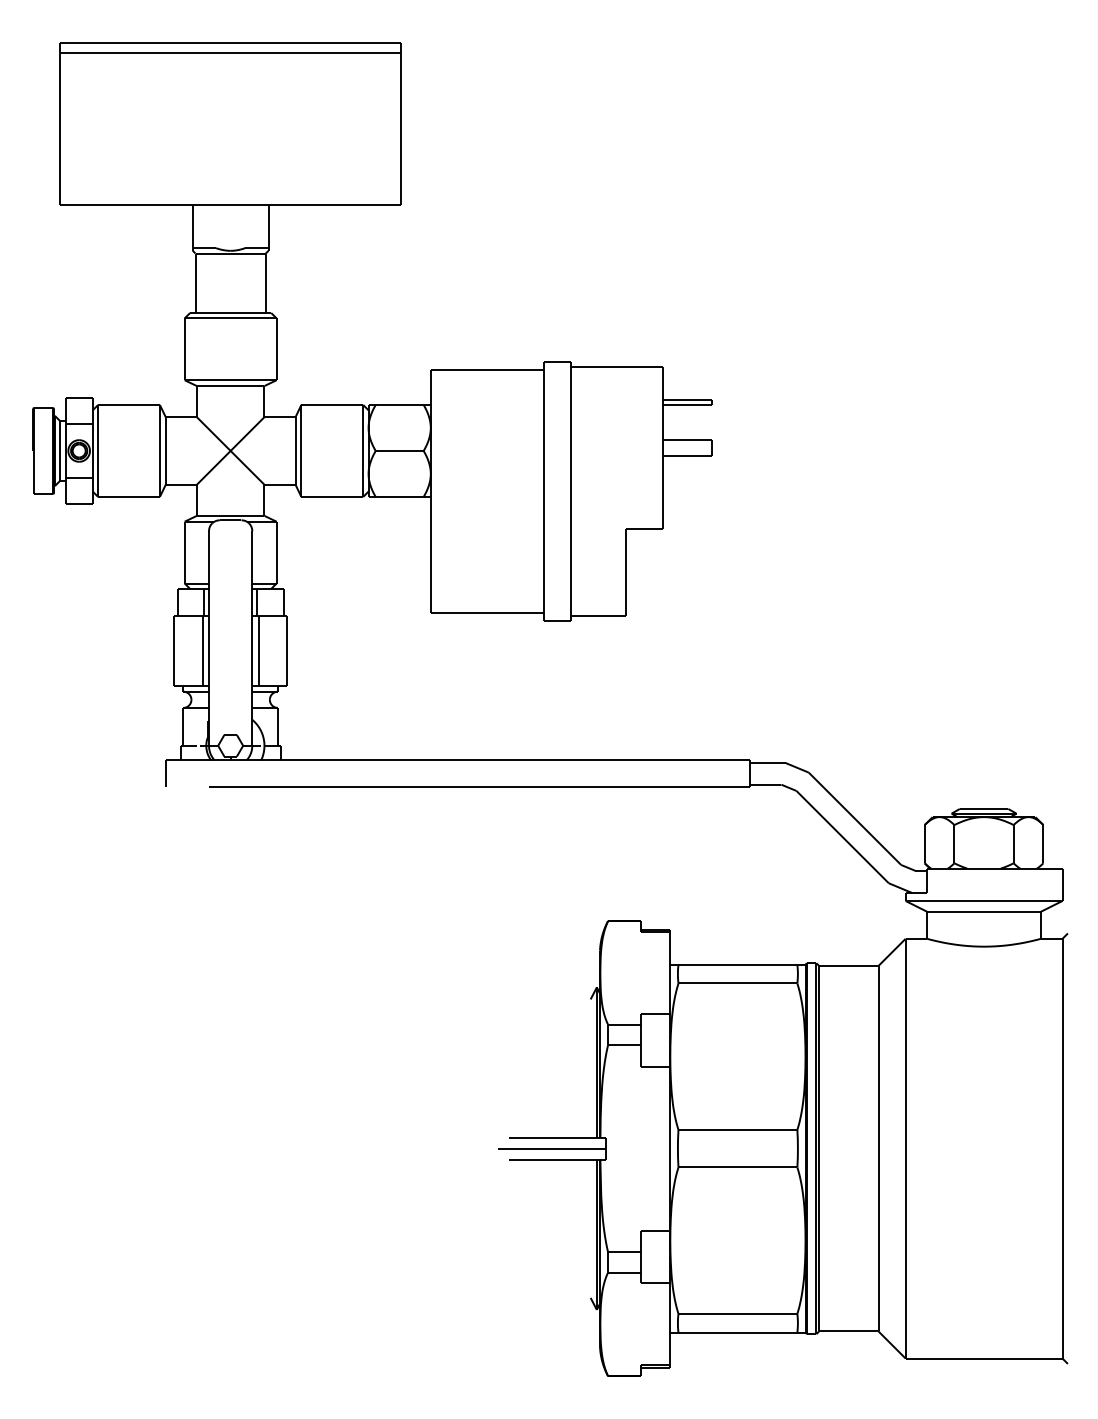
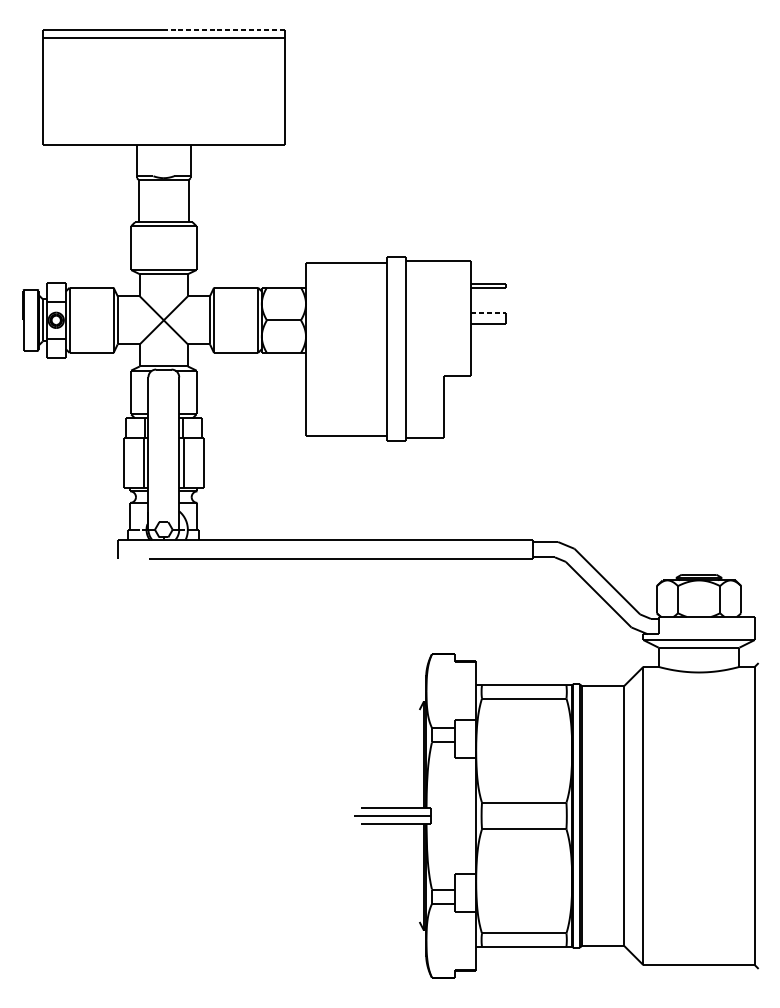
line: (315, 42) -> (224, 30), solid -> dashed
line: (688, 440) -> (489, 312), solid -> dashed

